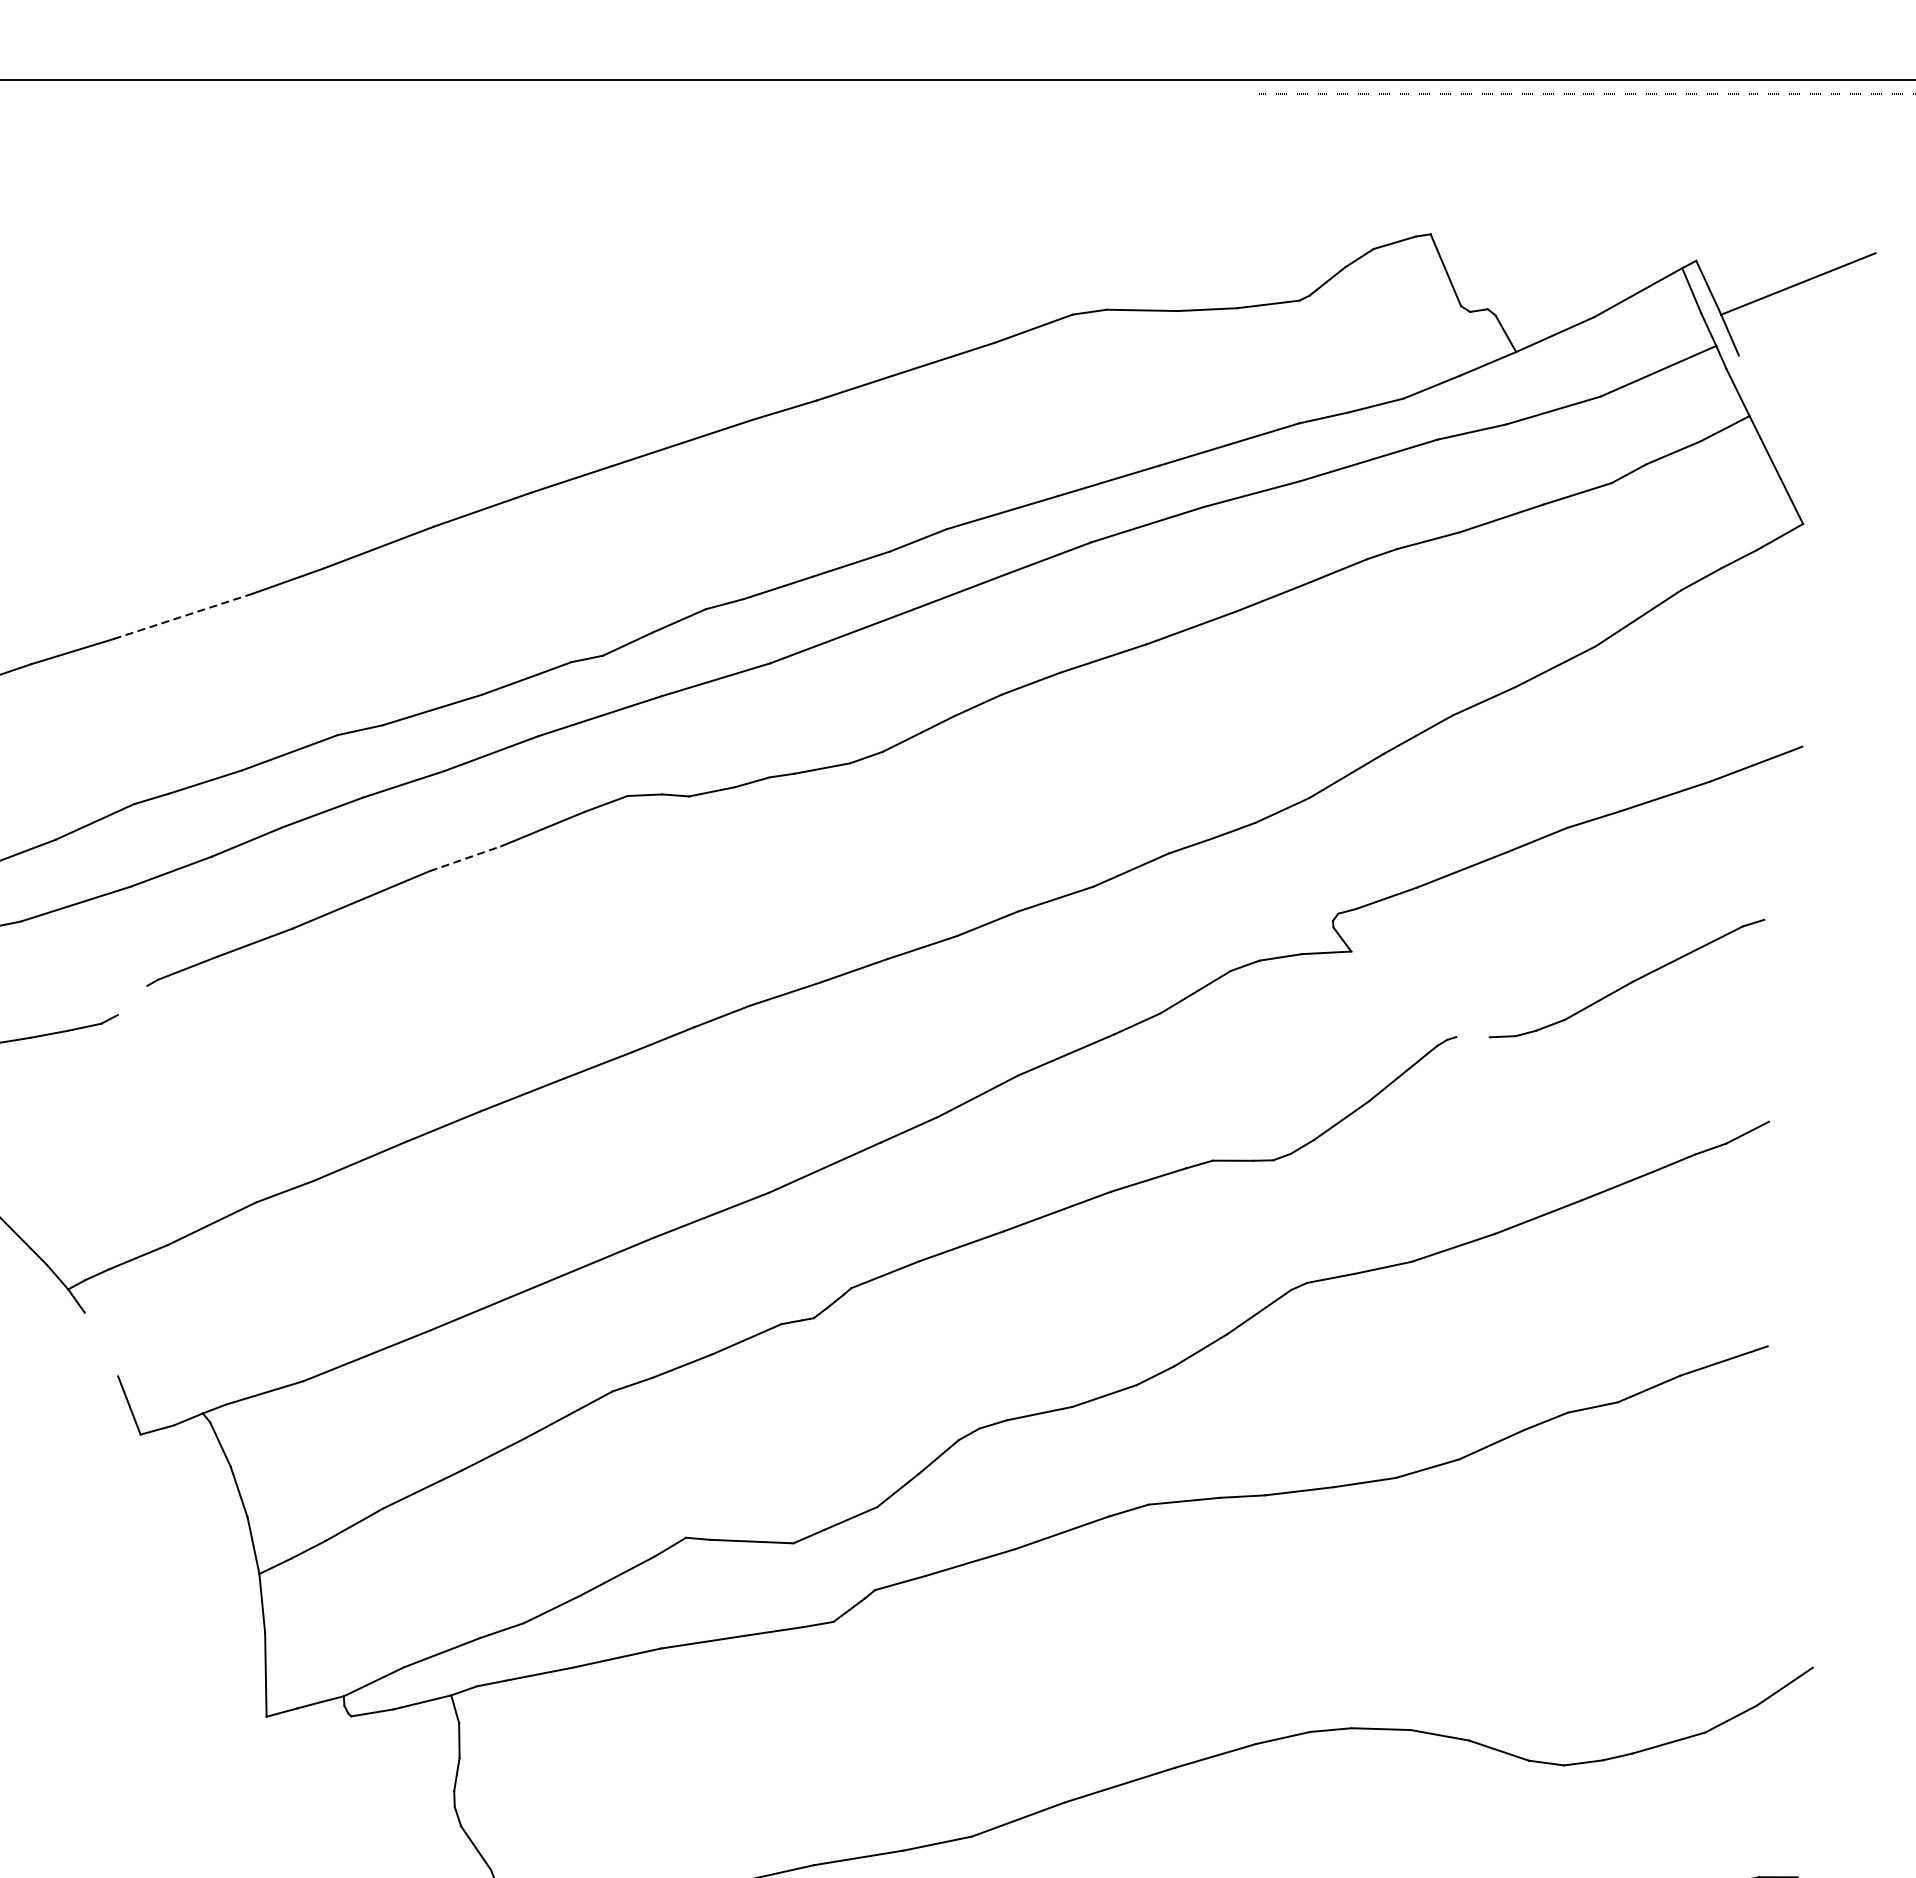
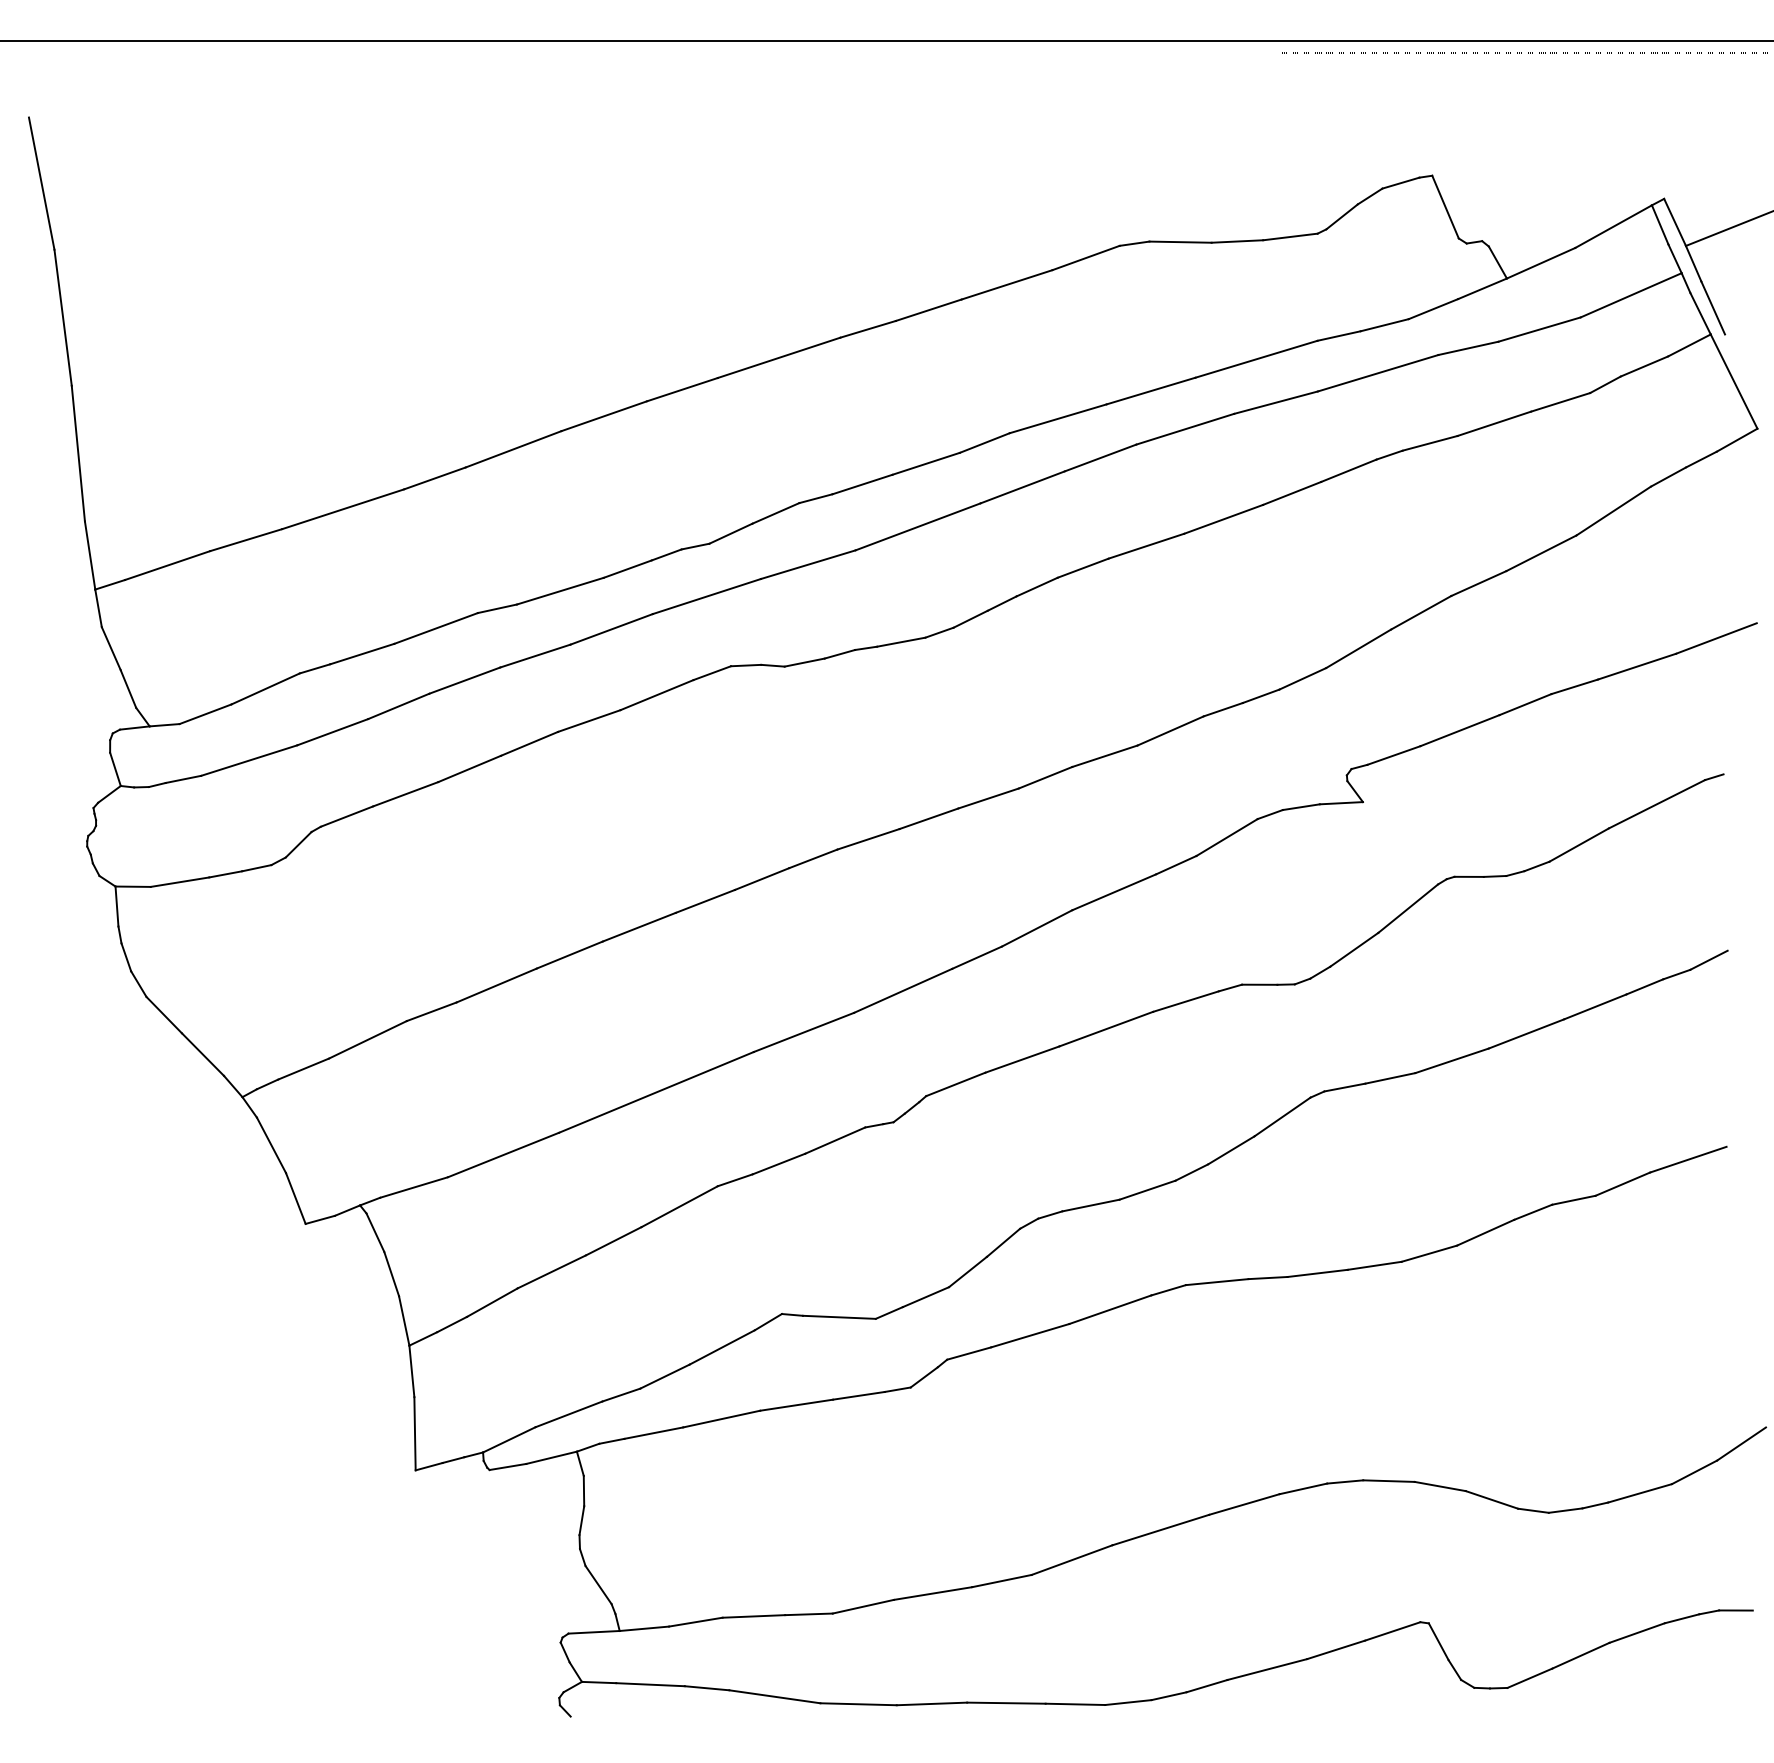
line: (1752, 385) -> (1713, 307), added
line: (183, 616) -> (343, 509), dashed -> solid
line: (465, 858) -> (589, 720), dashed -> solid
line: (132, 1000) -> (298, 844), added
line: (1472, 1036) -> (1468, 876), added
line: (101, 1344) -> (271, 1145), added

